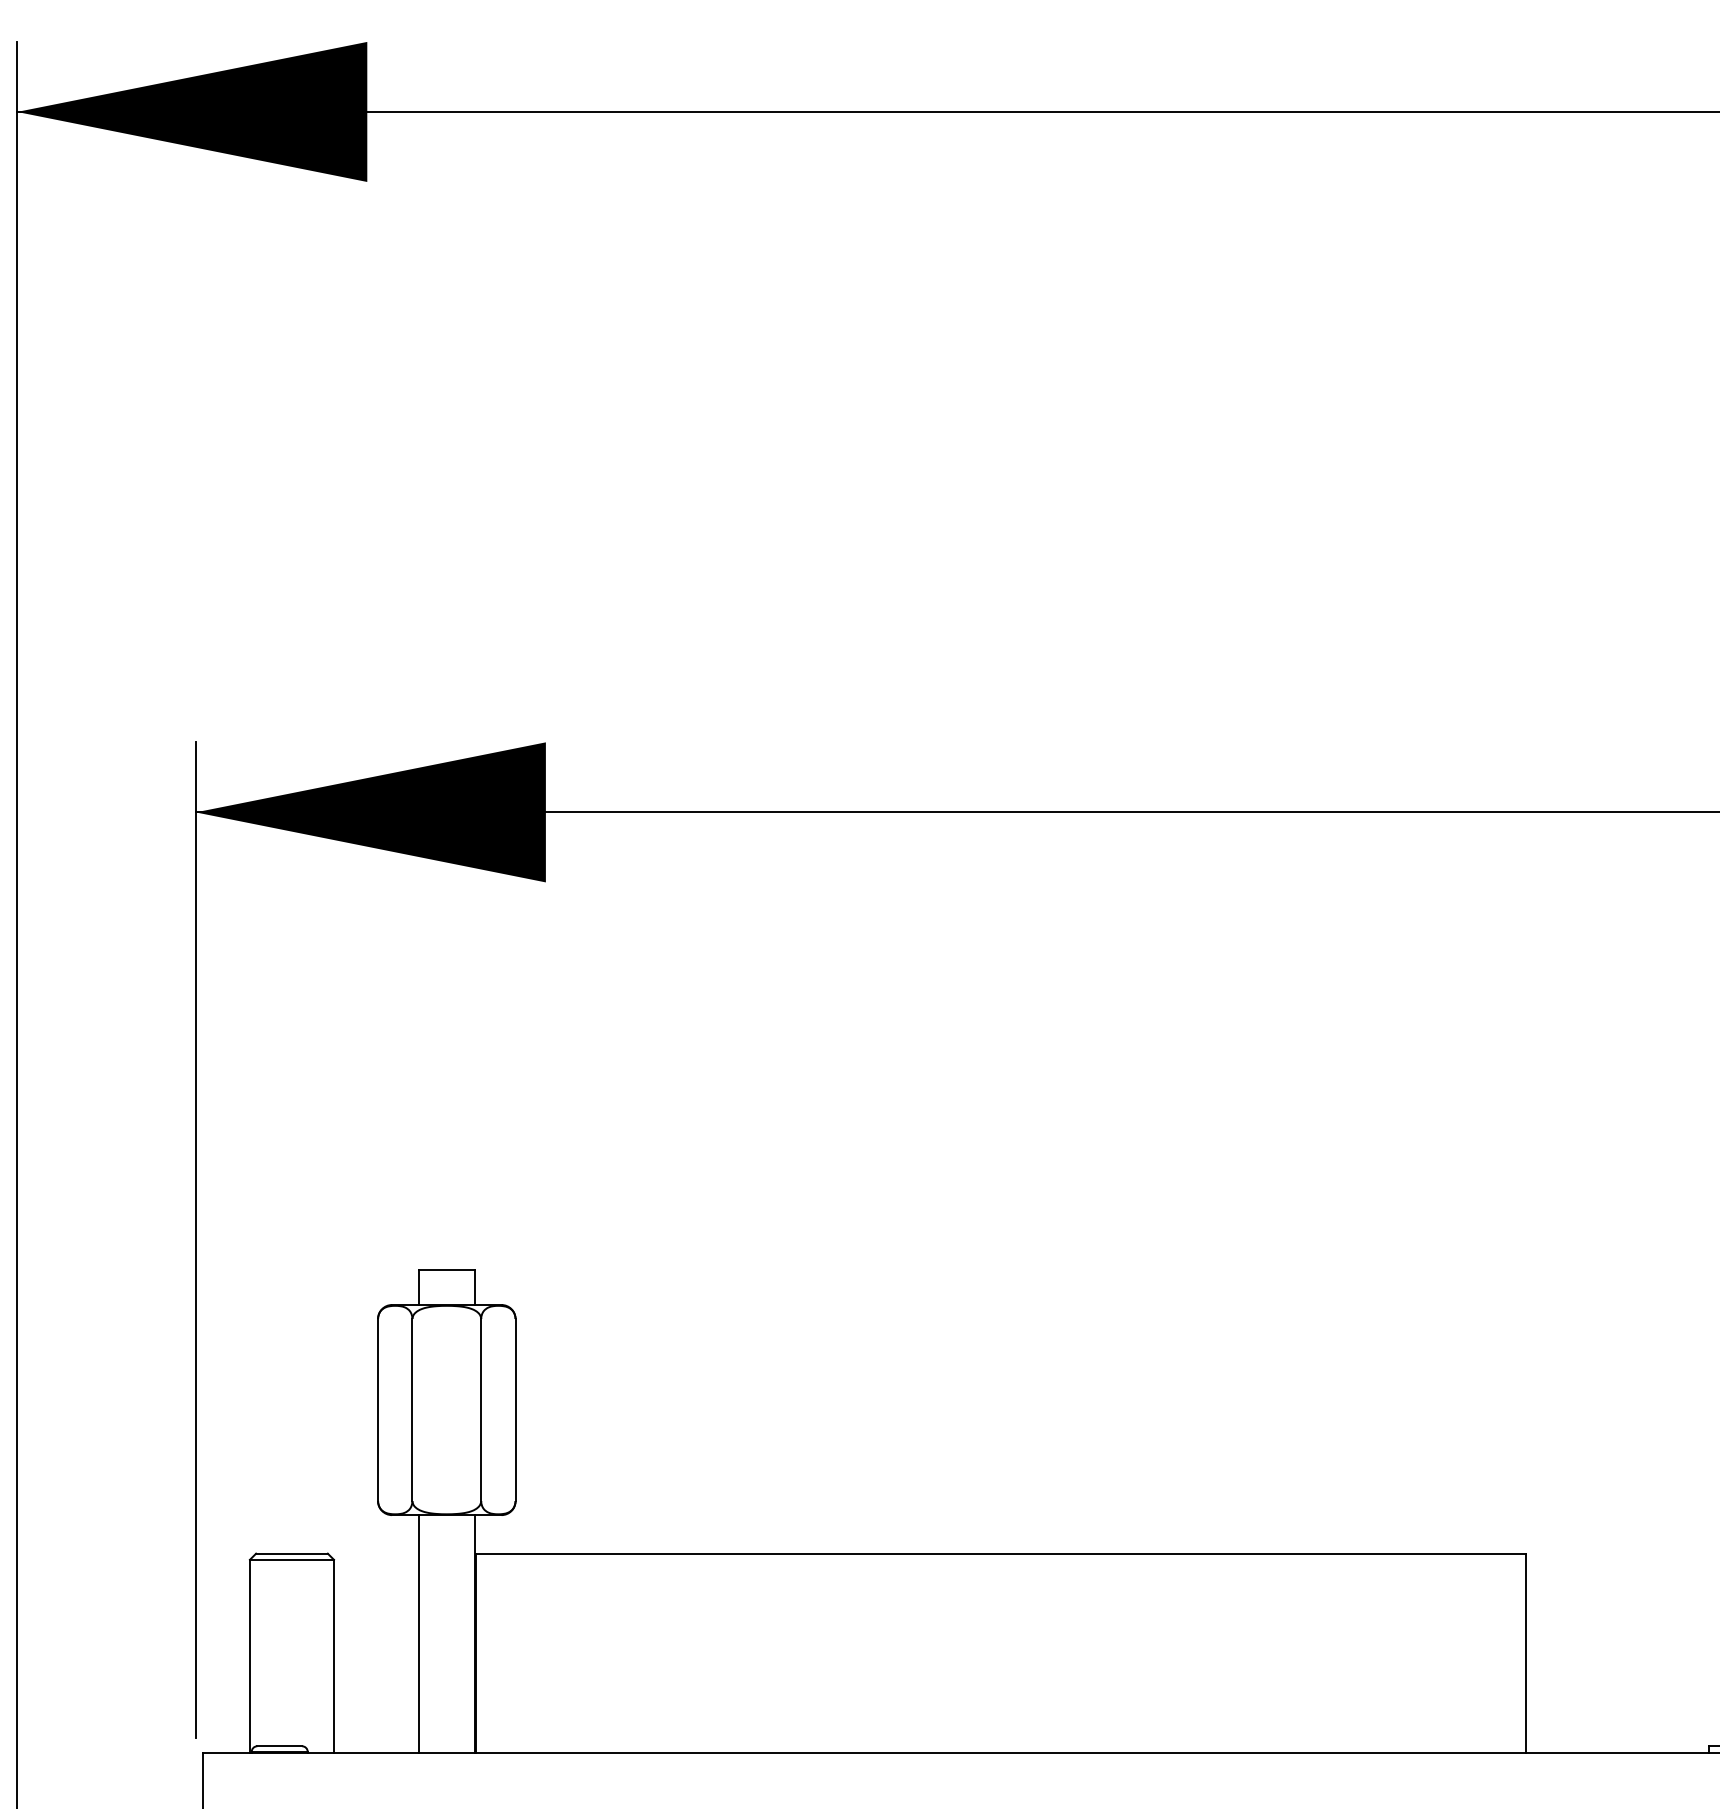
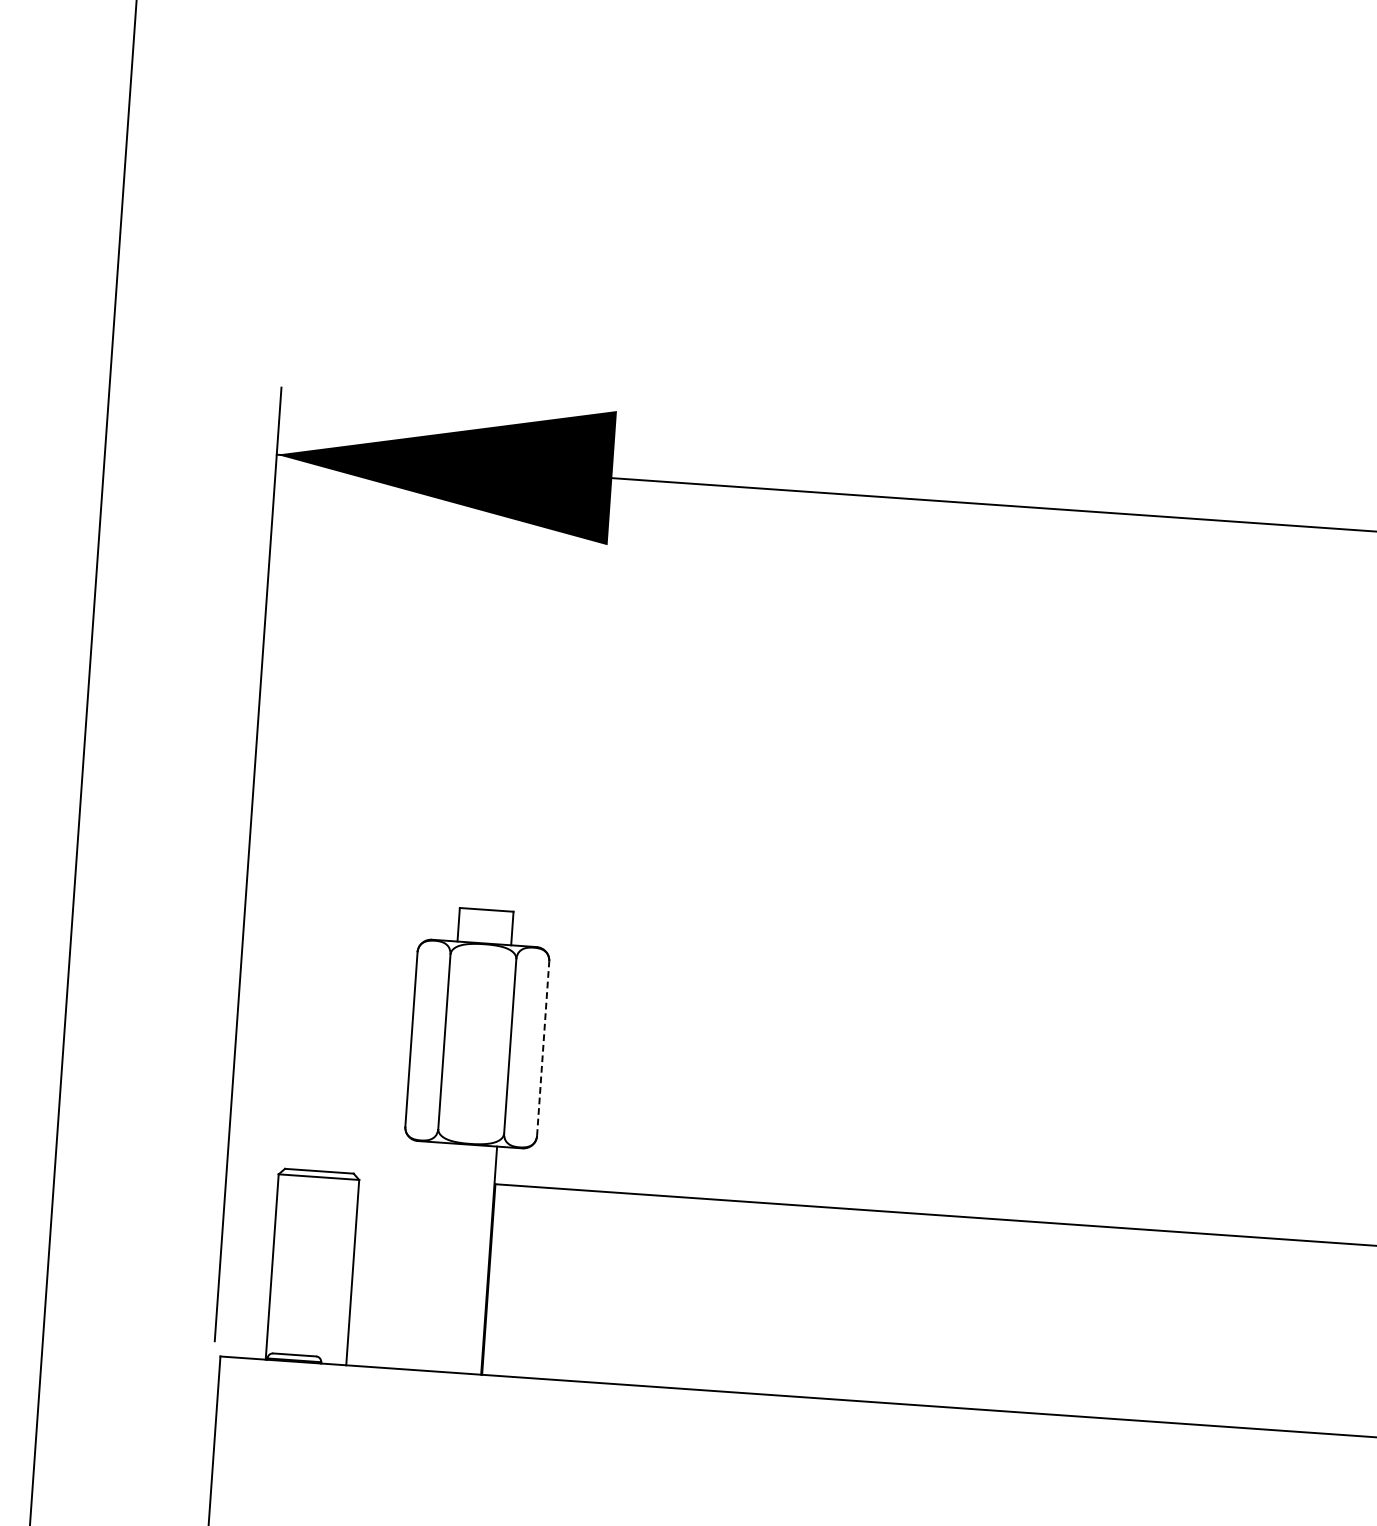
line: (515, 1409) -> (543, 1048), solid -> dashed
line: (418, 1634) -> (435, 1257), removed

